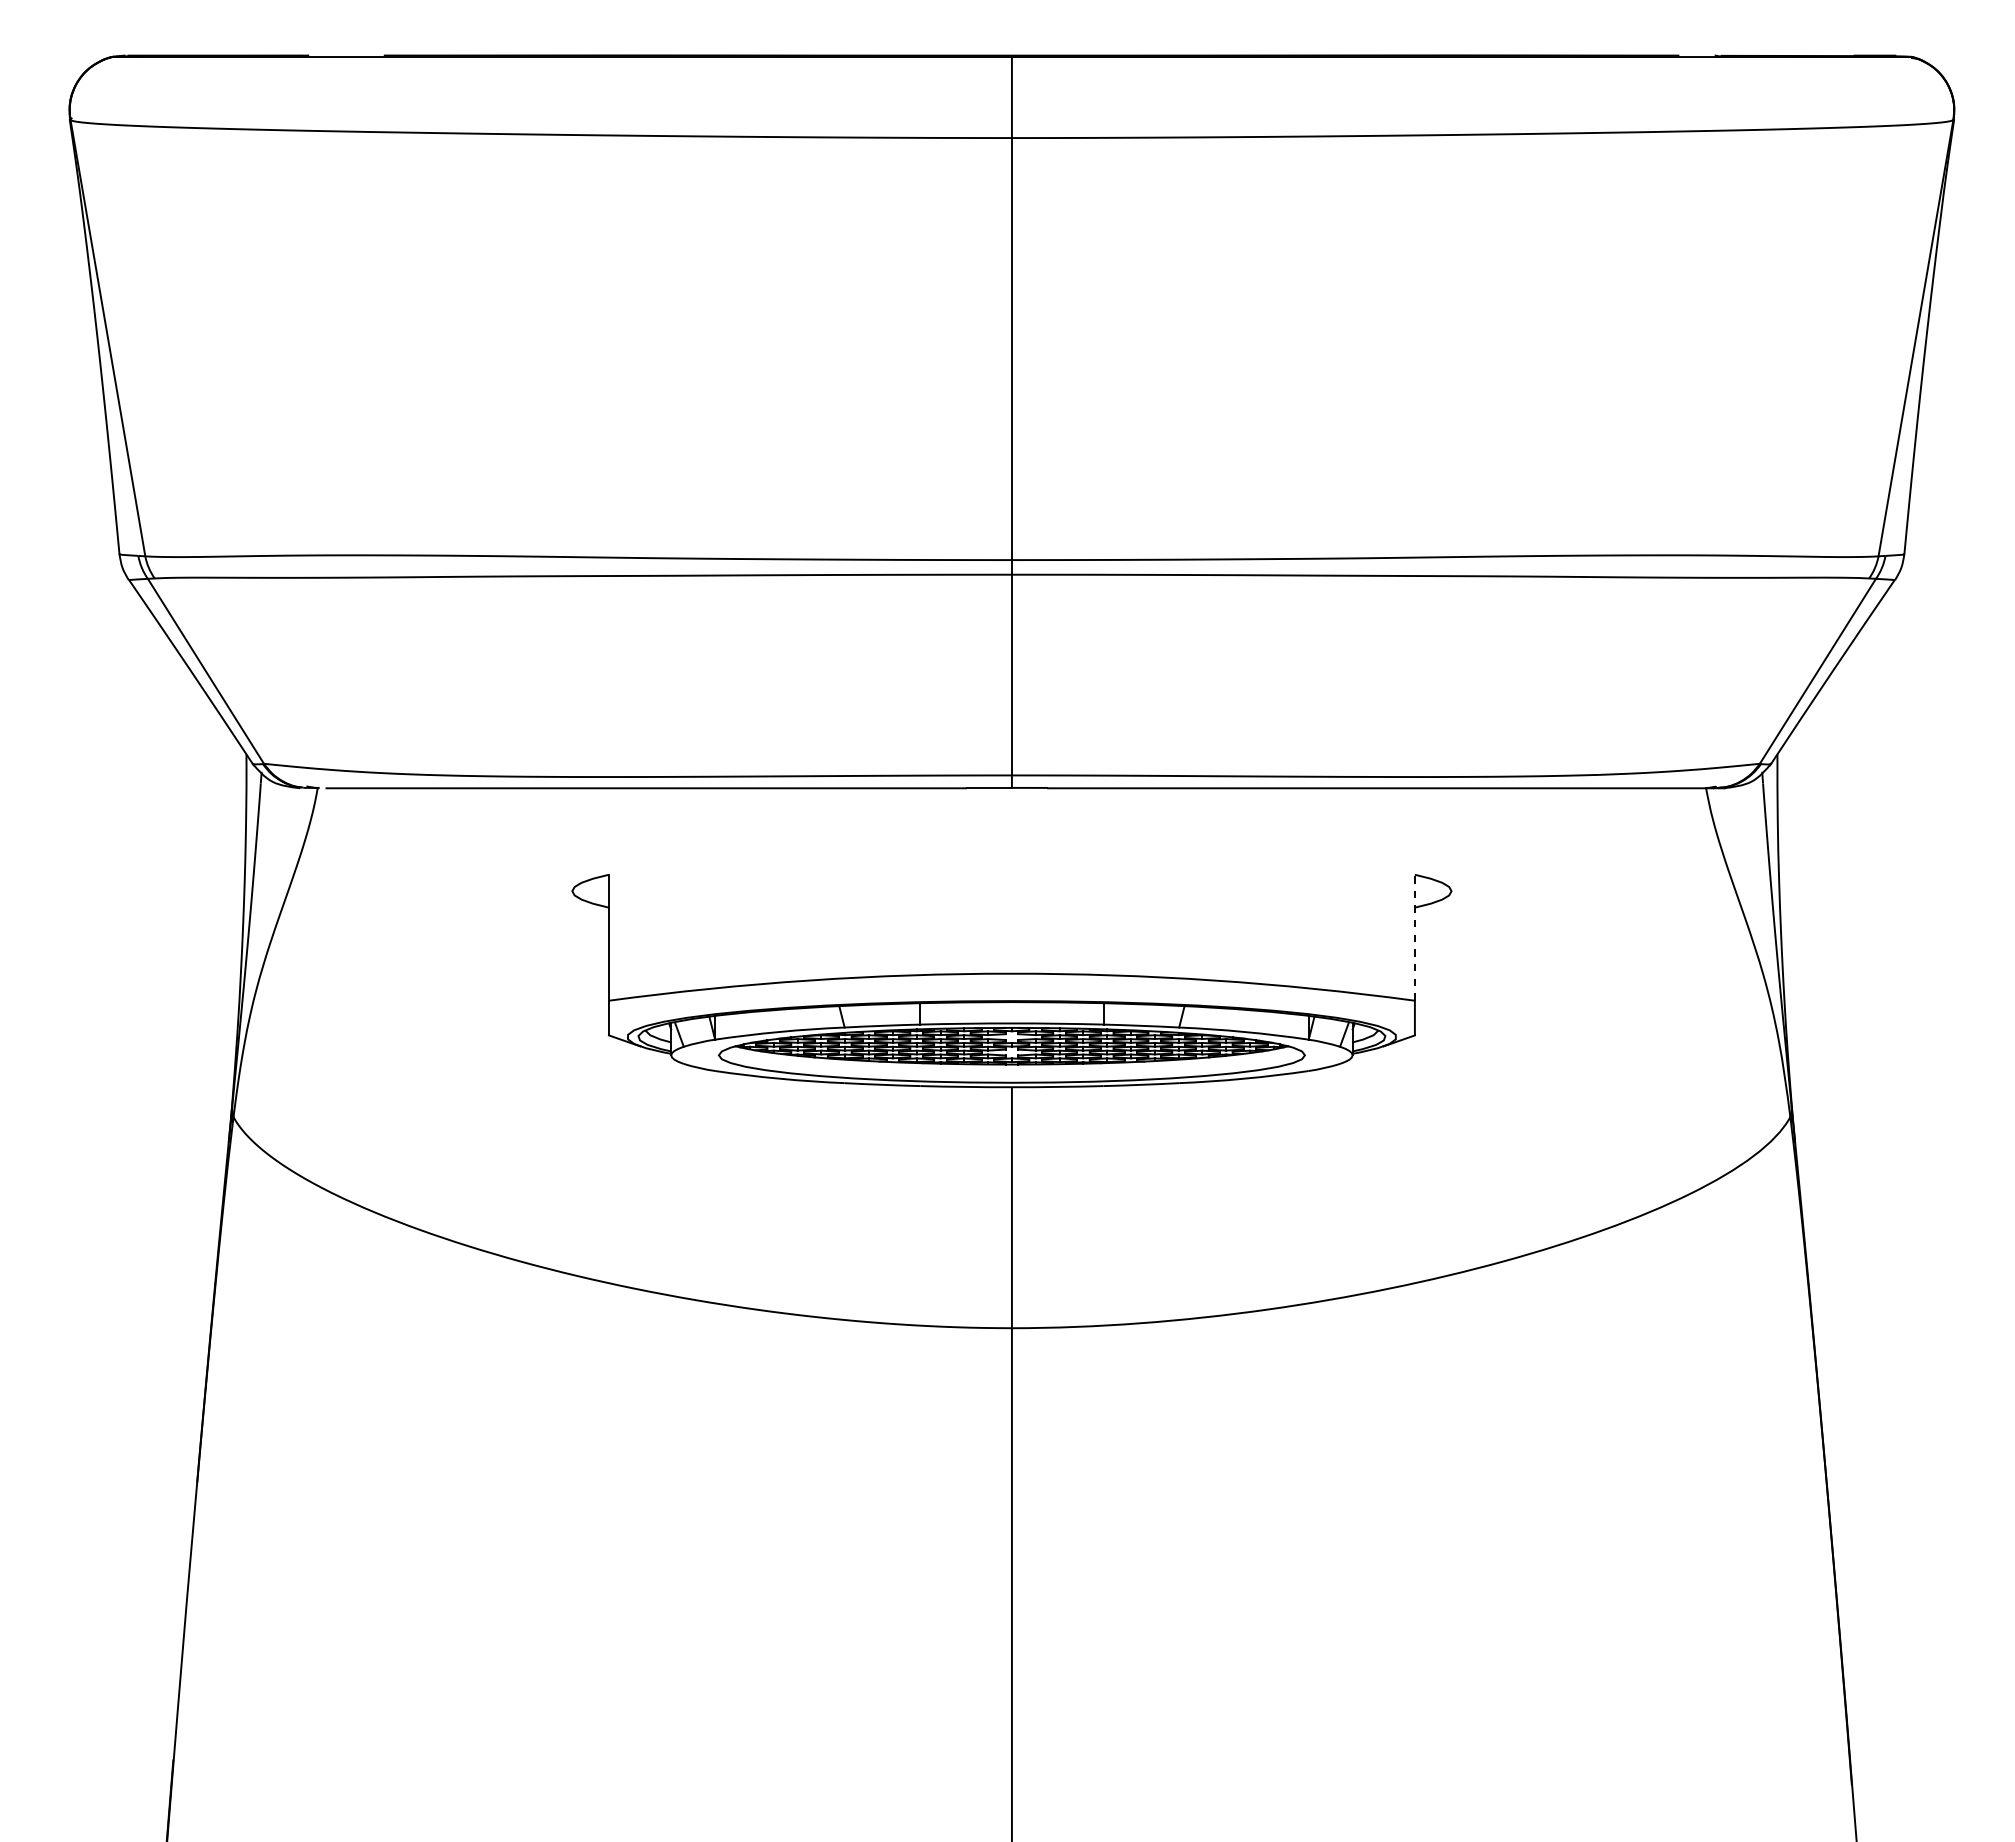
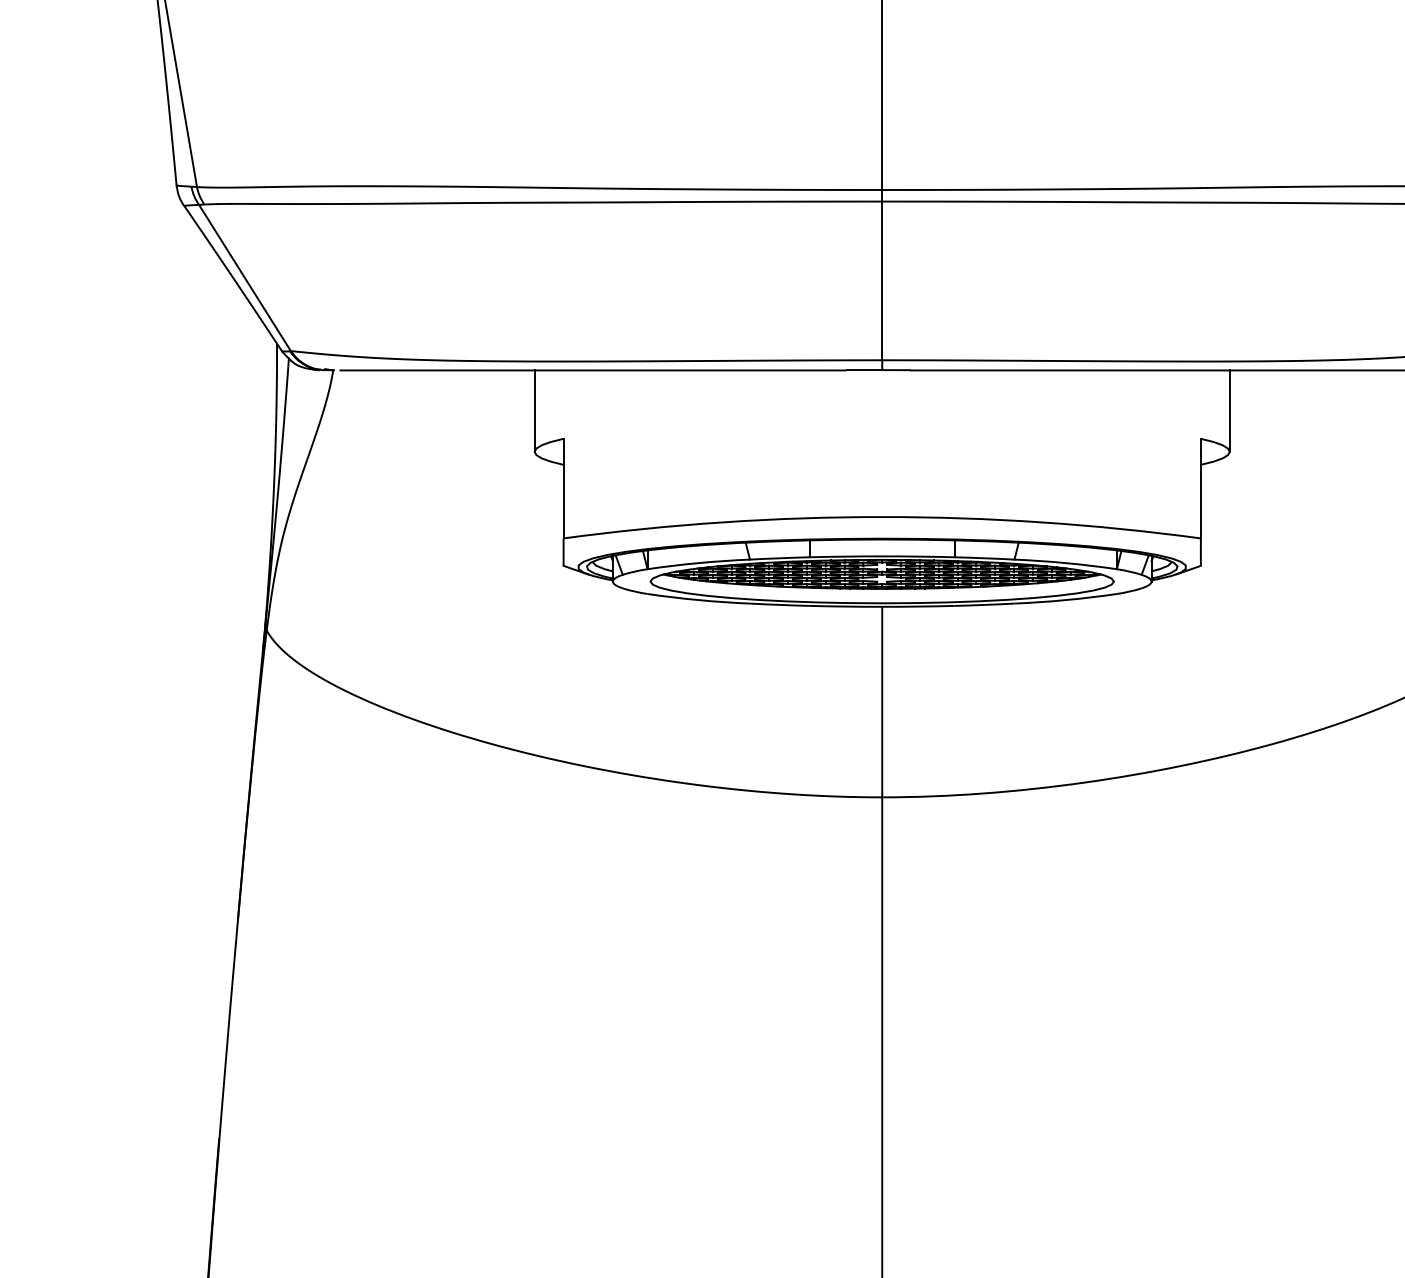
line: (572, 839) -> (534, 410), added
line: (1451, 839) -> (1229, 410), added
line: (1414, 937) -> (1200, 488), dashed -> solid

